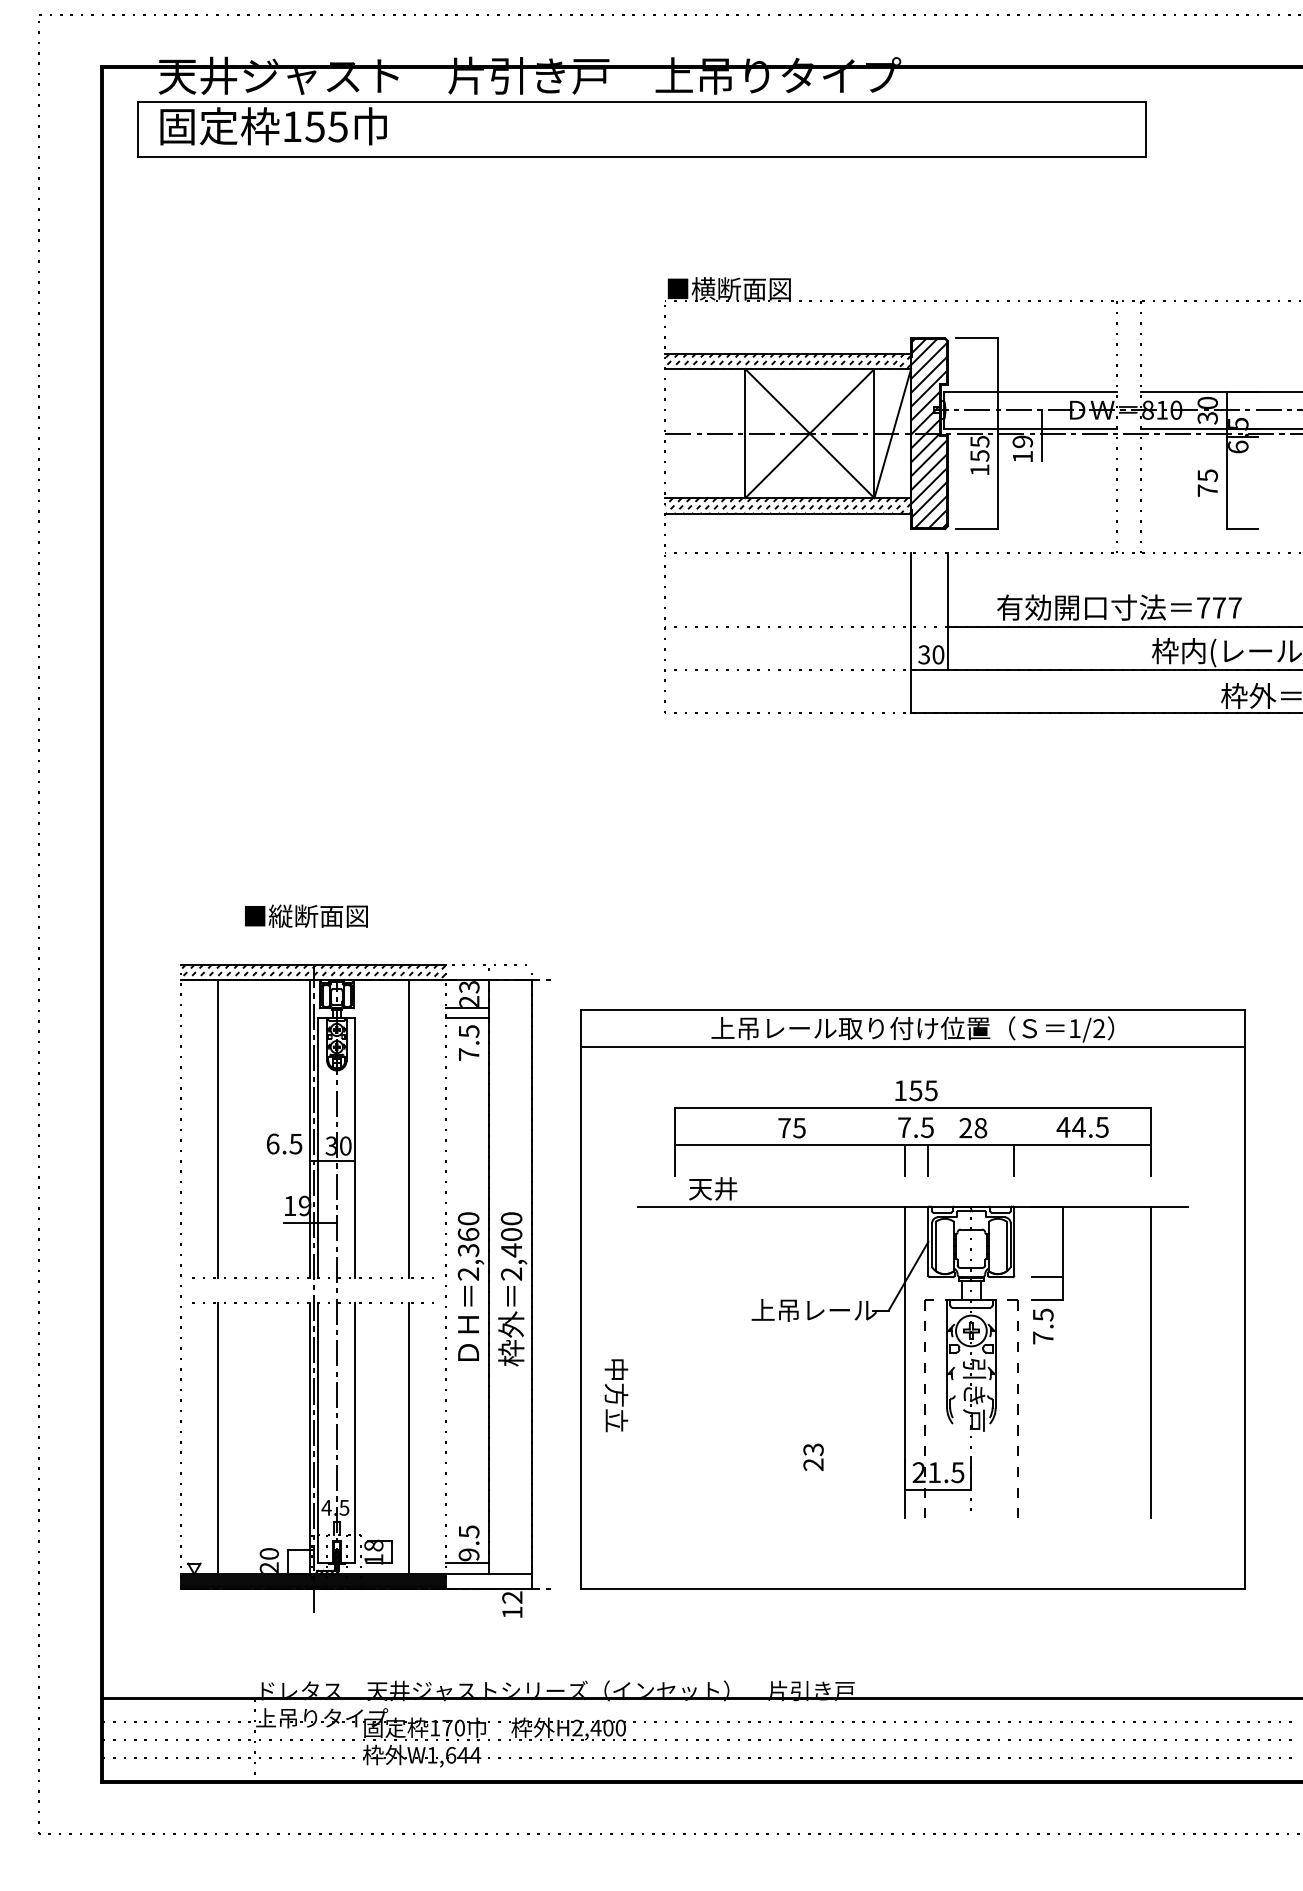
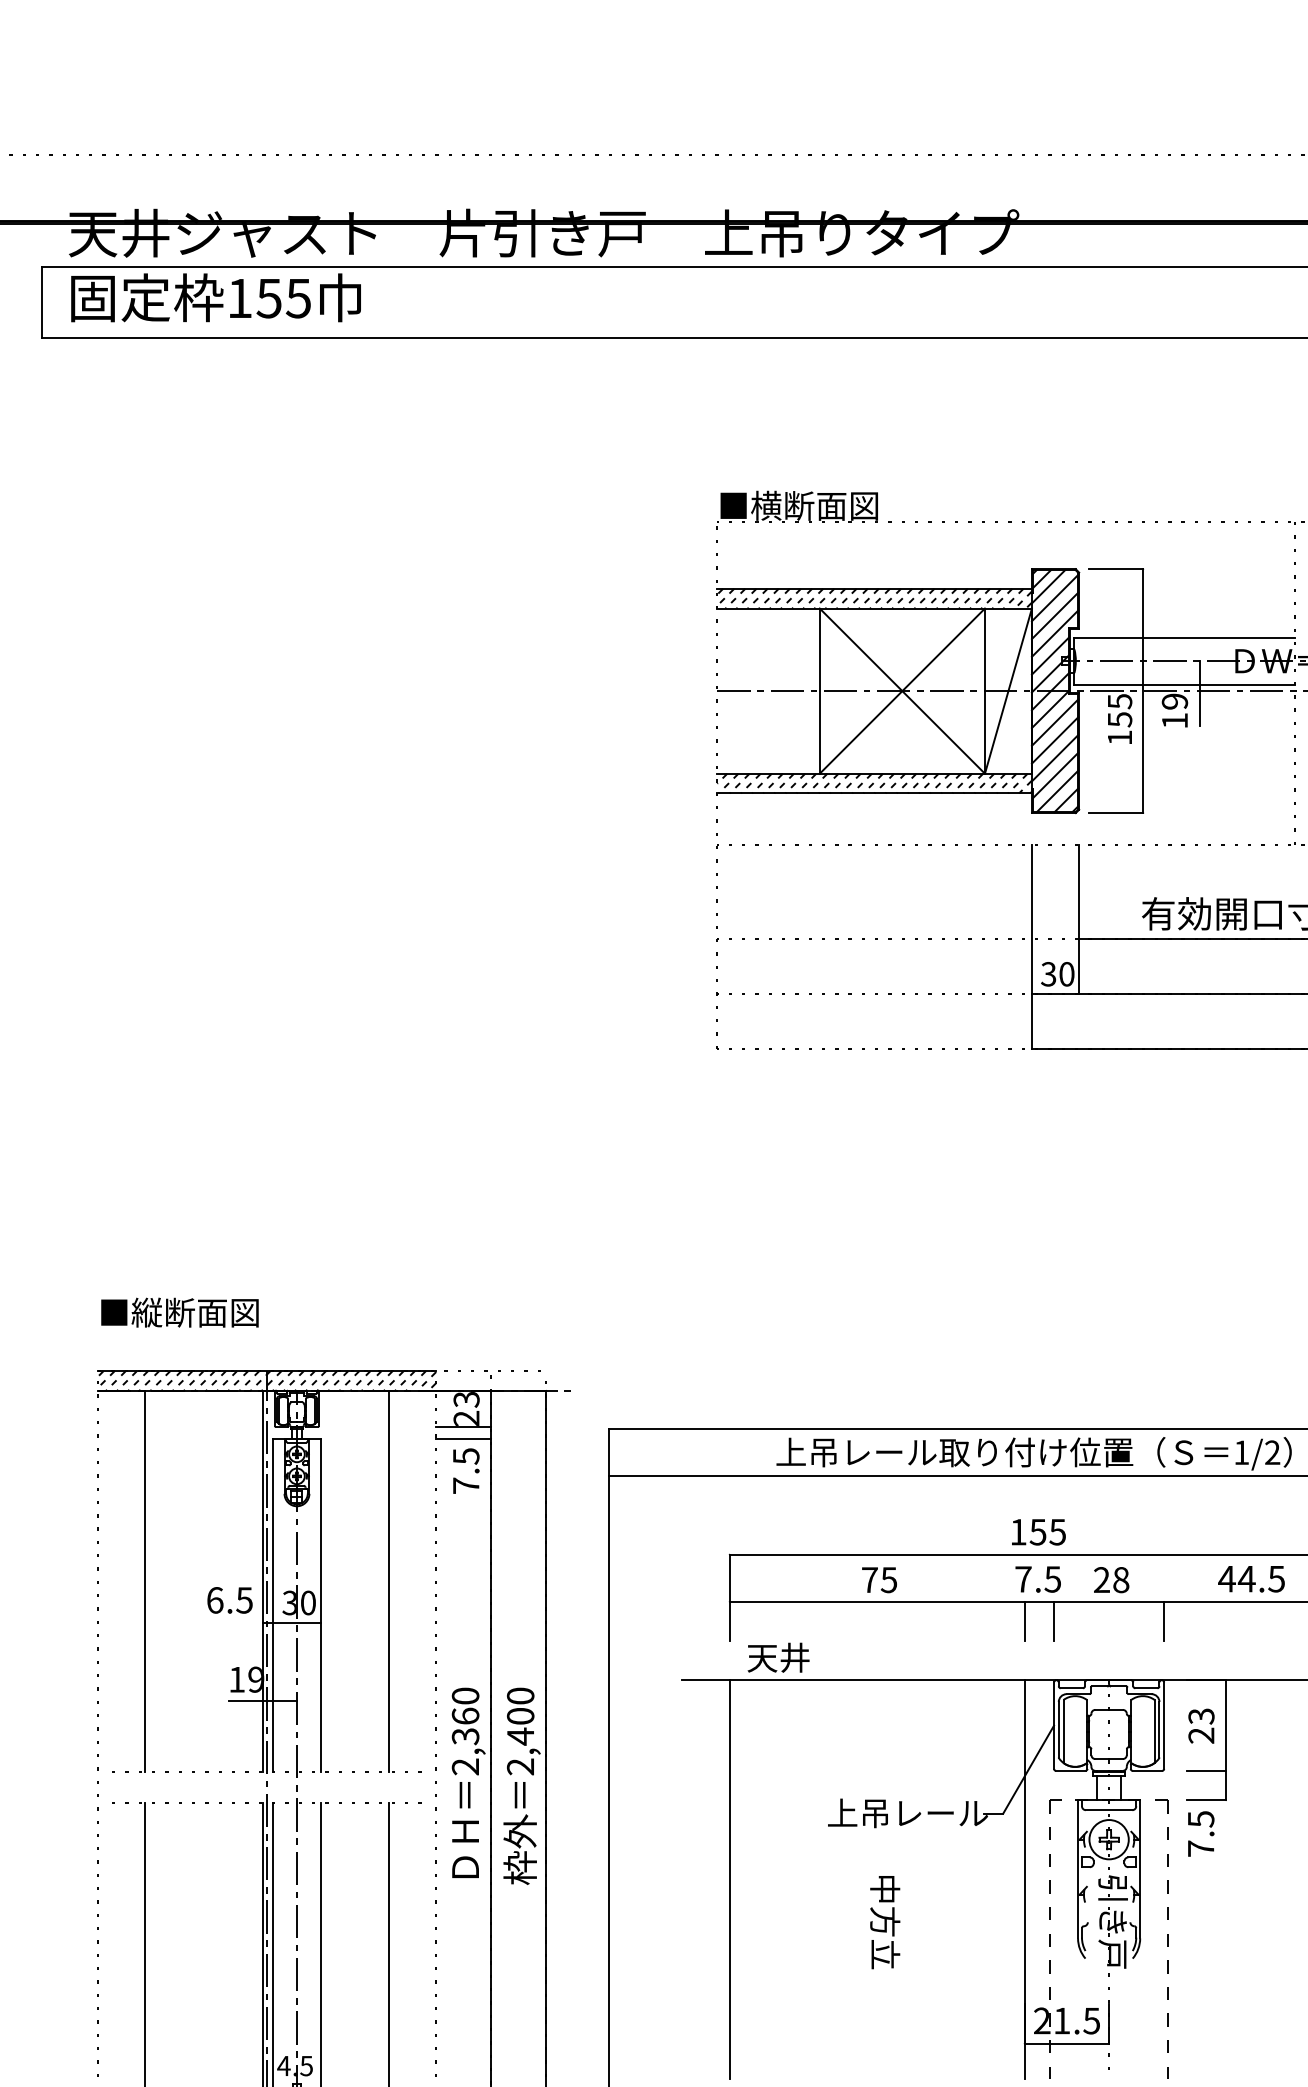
text: (306, 915) -> (180, 1311), moved
line: (674, 1361) -> (729, 1878), added
text: (616, 1395) -> (885, 1922), moved
text: (813, 1456) -> (1201, 1725), moved

